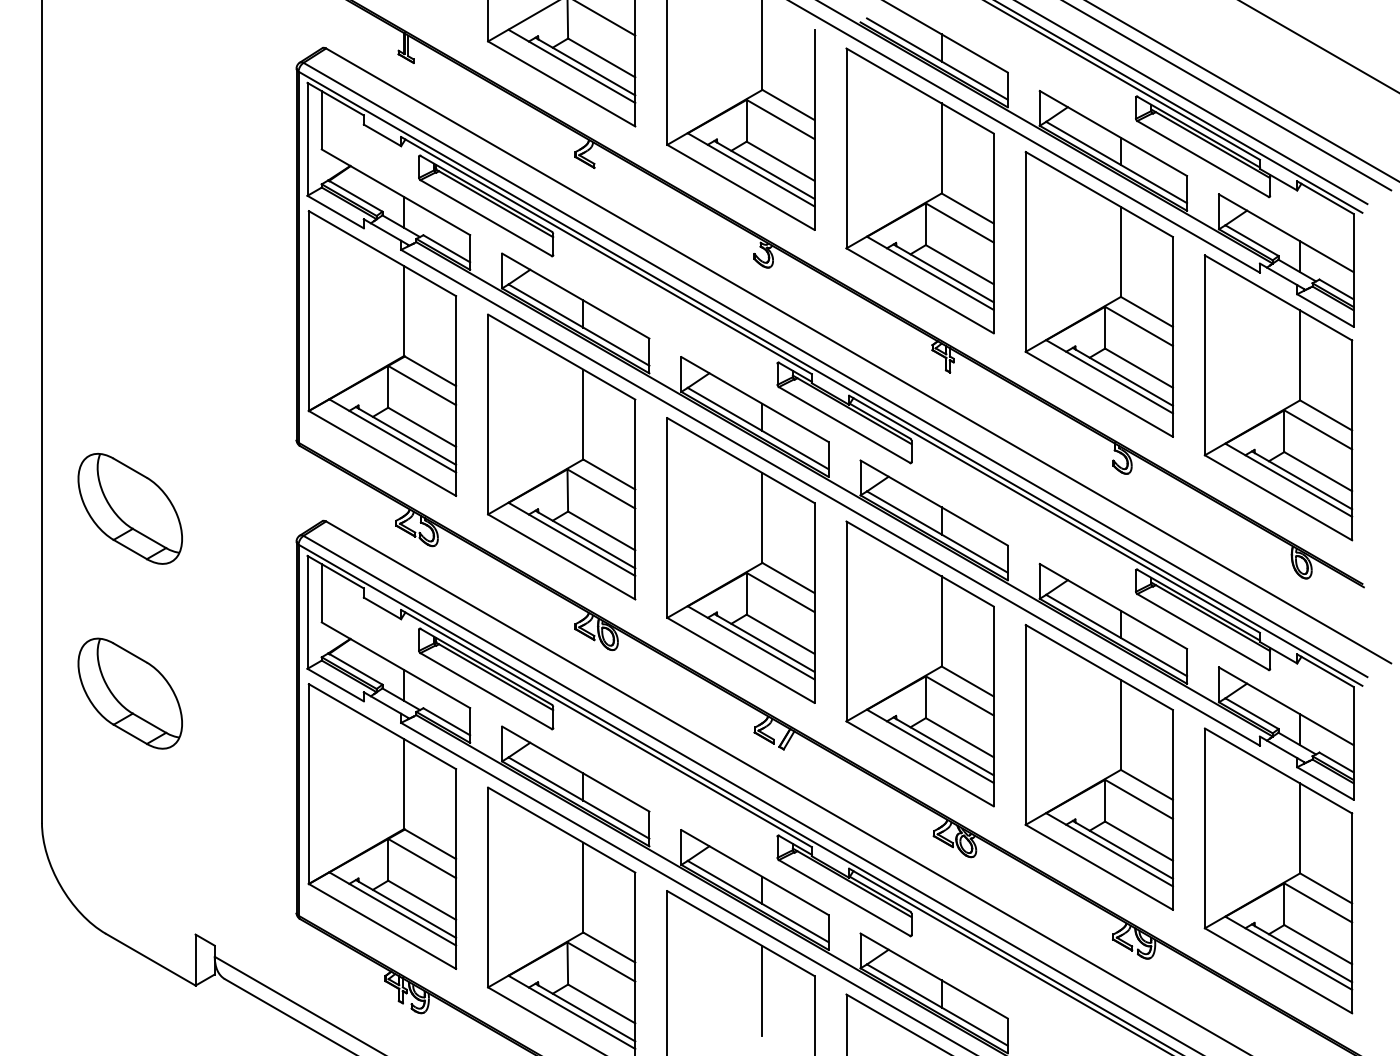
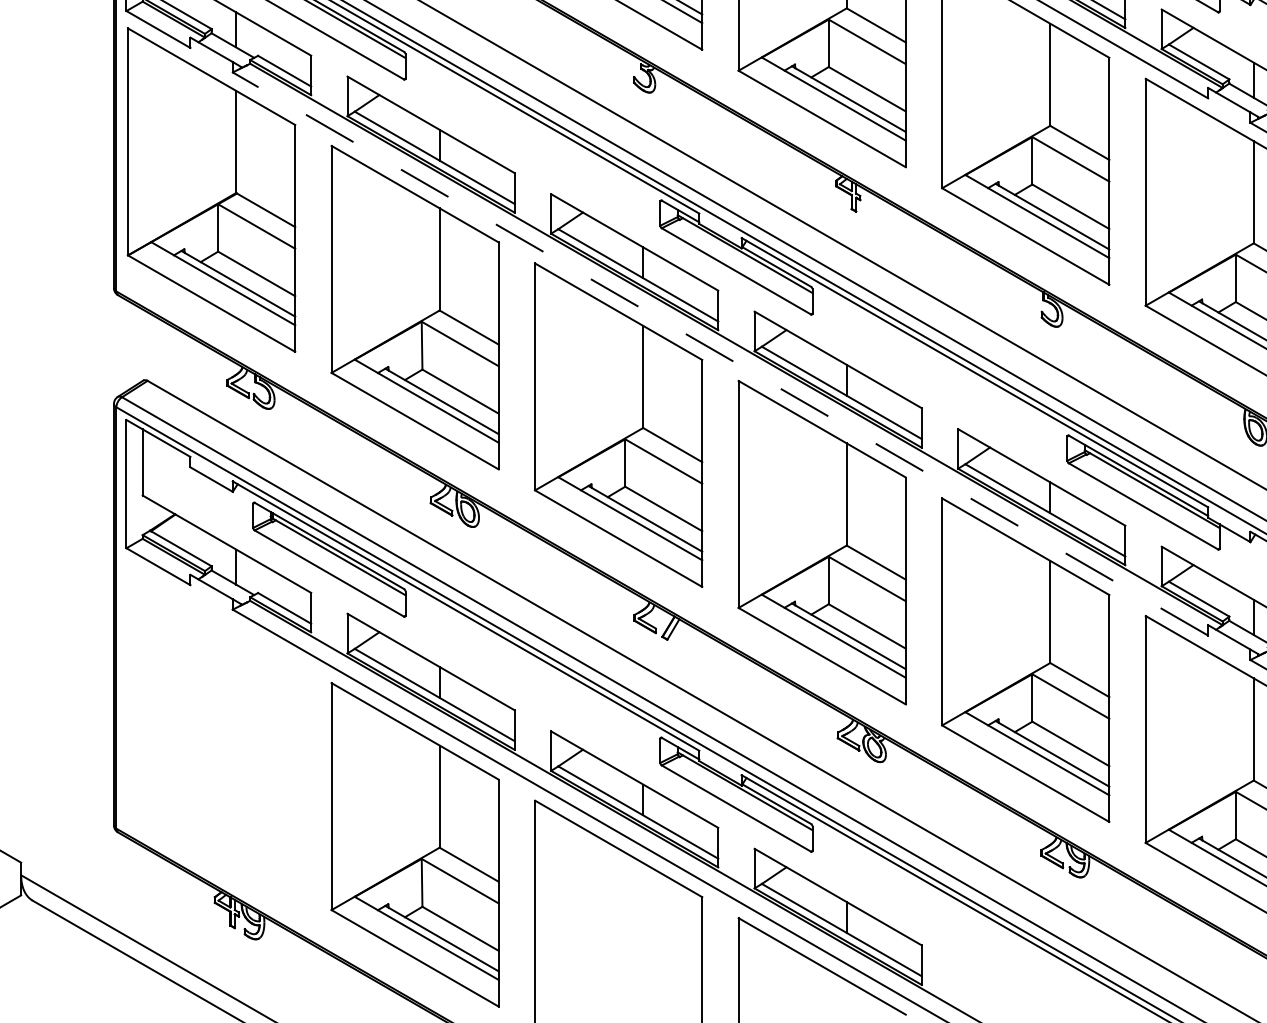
line: (830, 497) -> (720, 353), solid -> dashed
part: (382, 826) -> (211, 727), removed
line: (762, 990) -> (643, 913), removed

